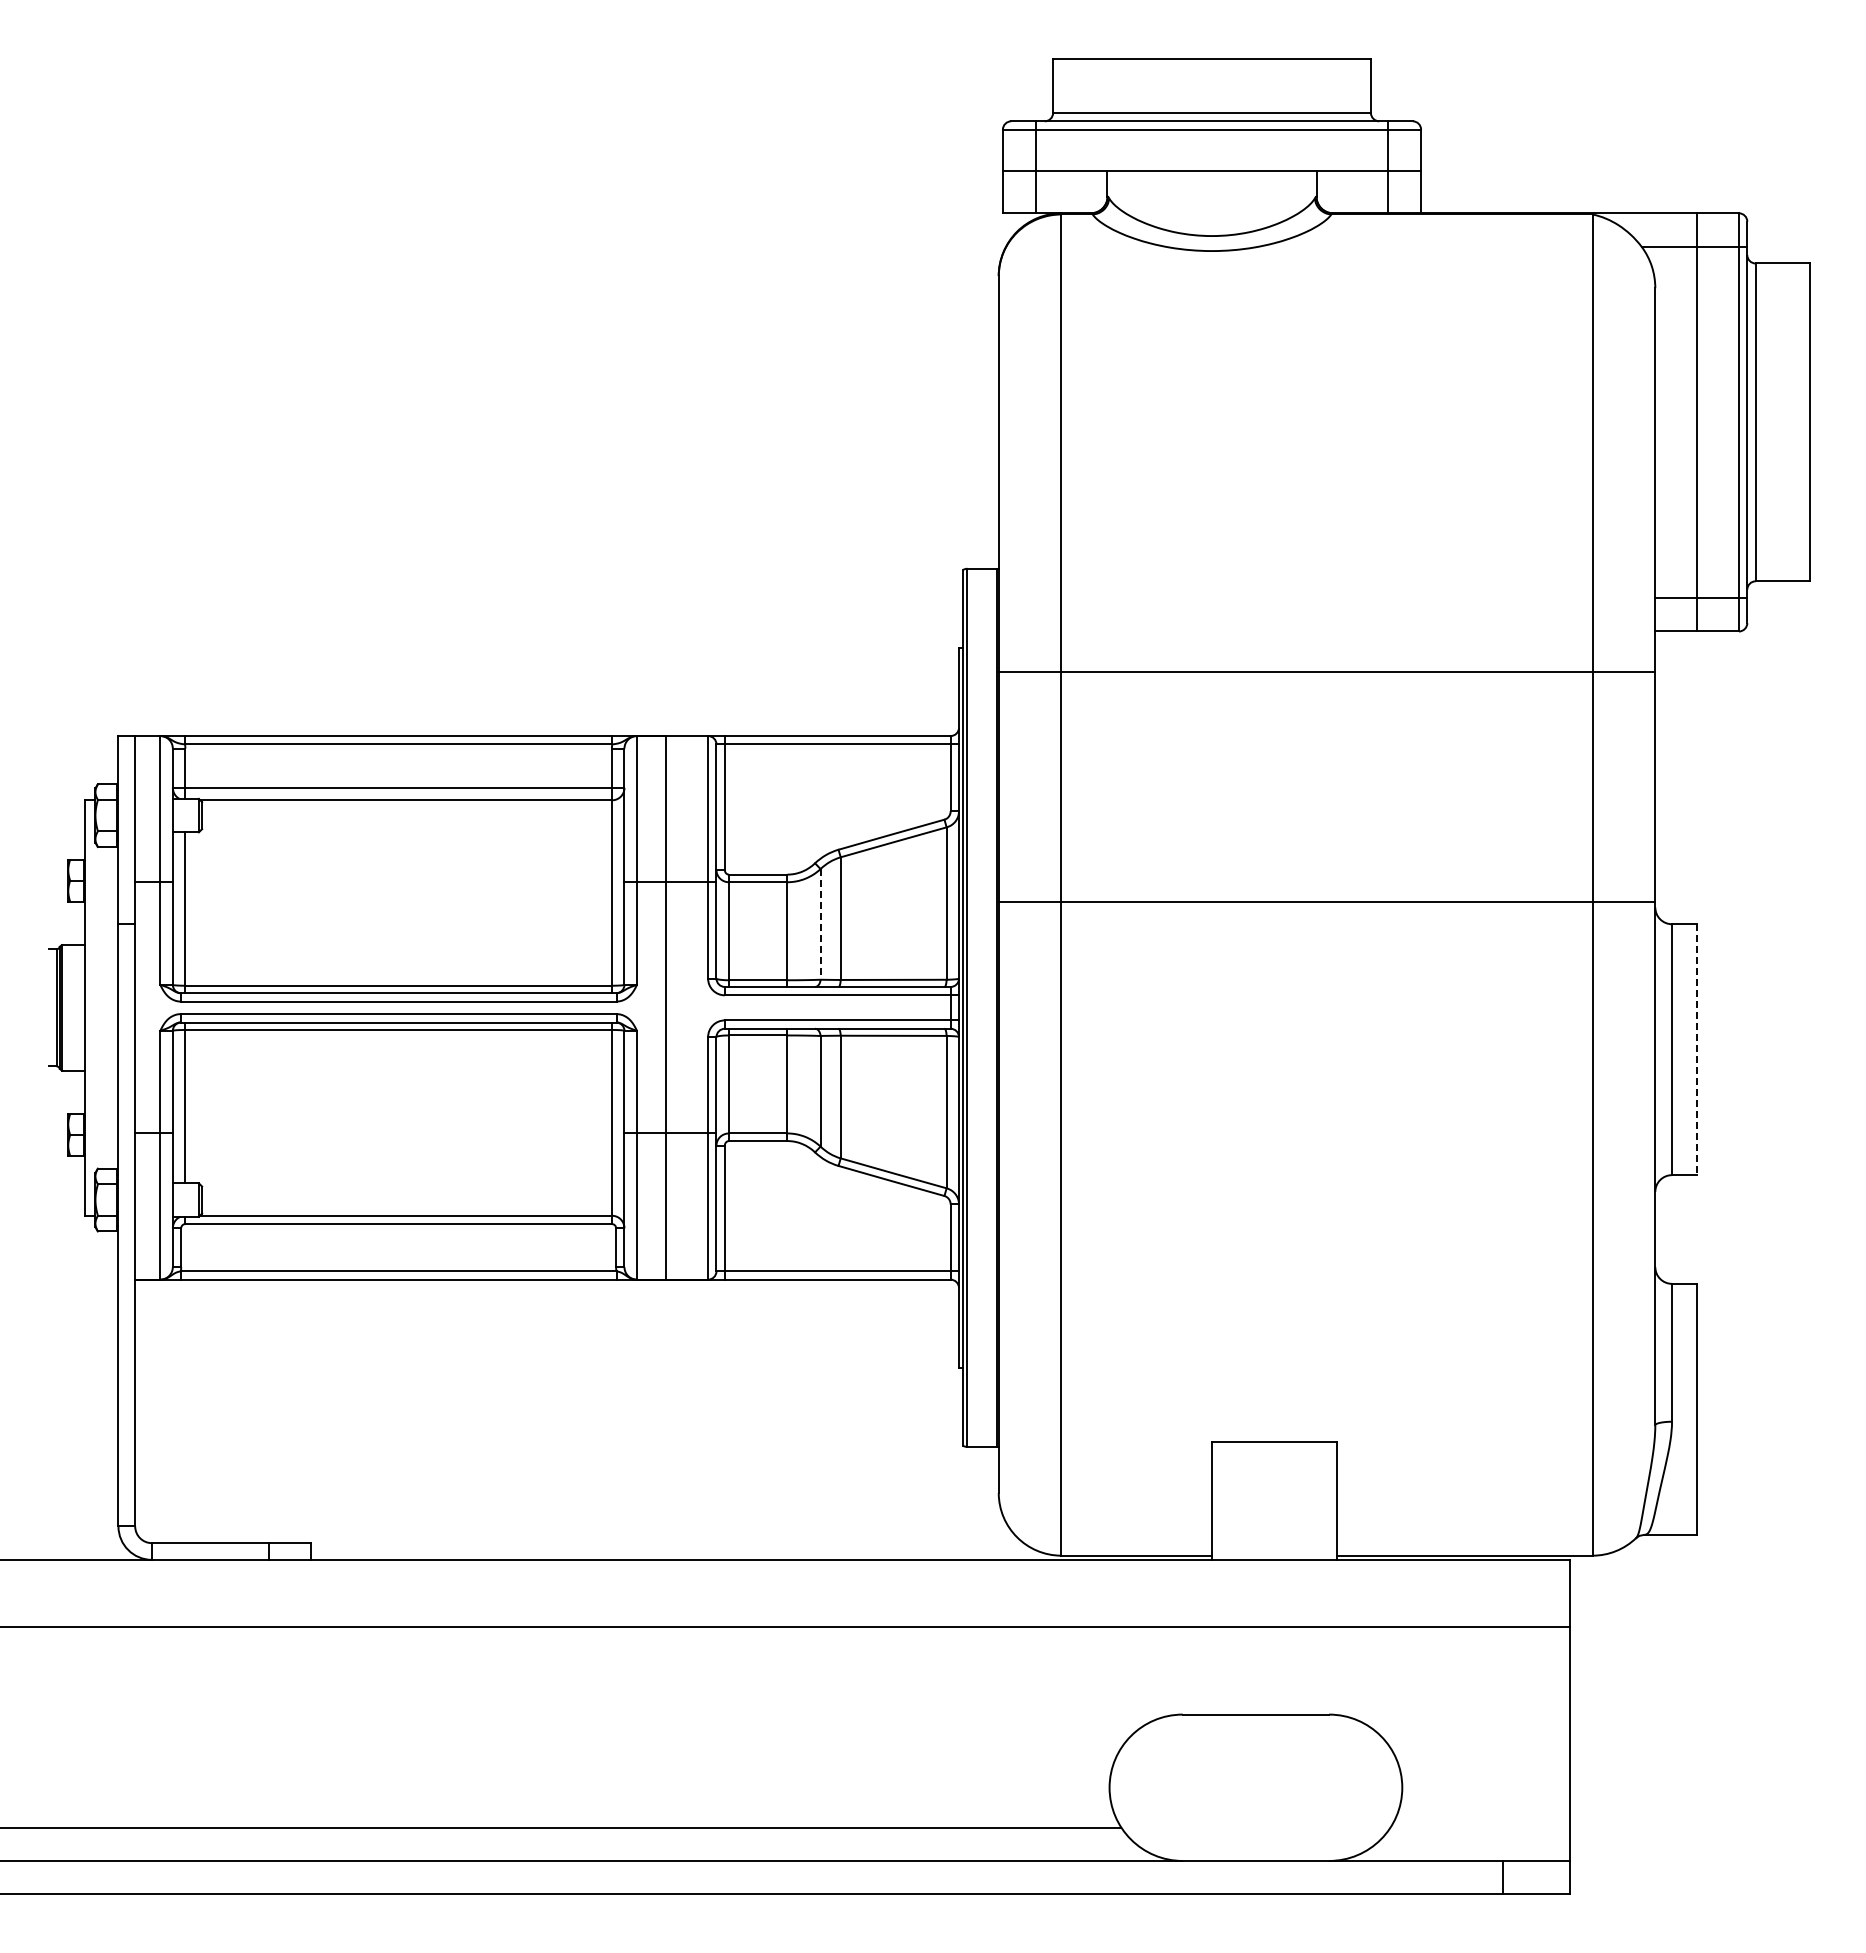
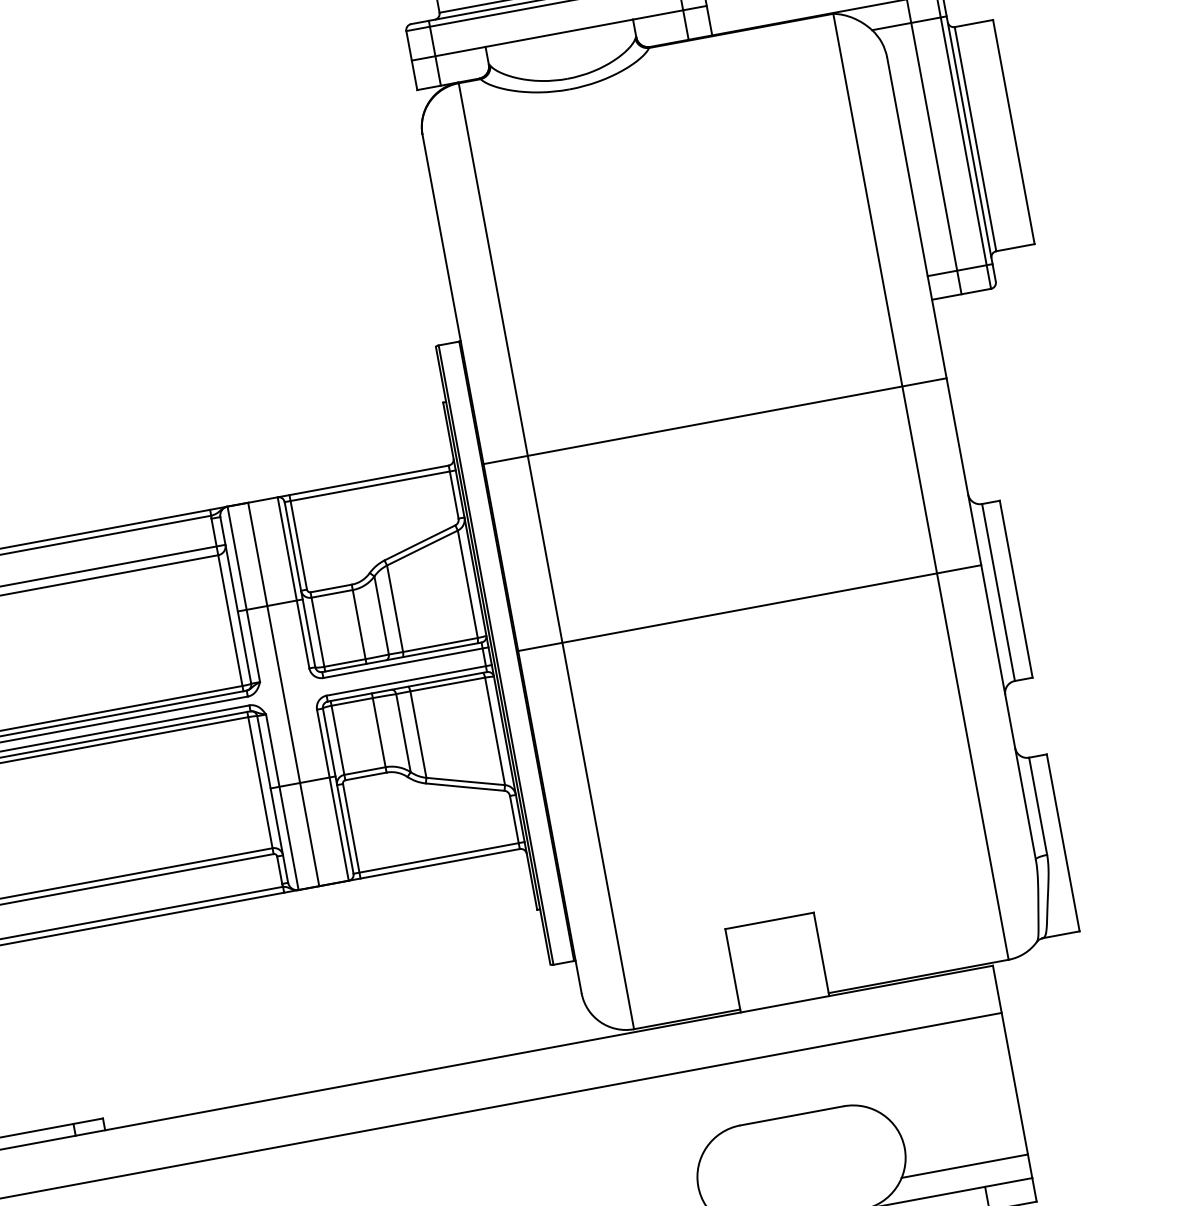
line: (1326, 671) -> (714, 421), moved
line: (1326, 901) -> (749, 607), moved
line: (820, 924) -> (381, 615), dashed -> solid
line: (1697, 1050) -> (1016, 589), dashed -> solid
line: (1479, 1827) -> (964, 1166), added

